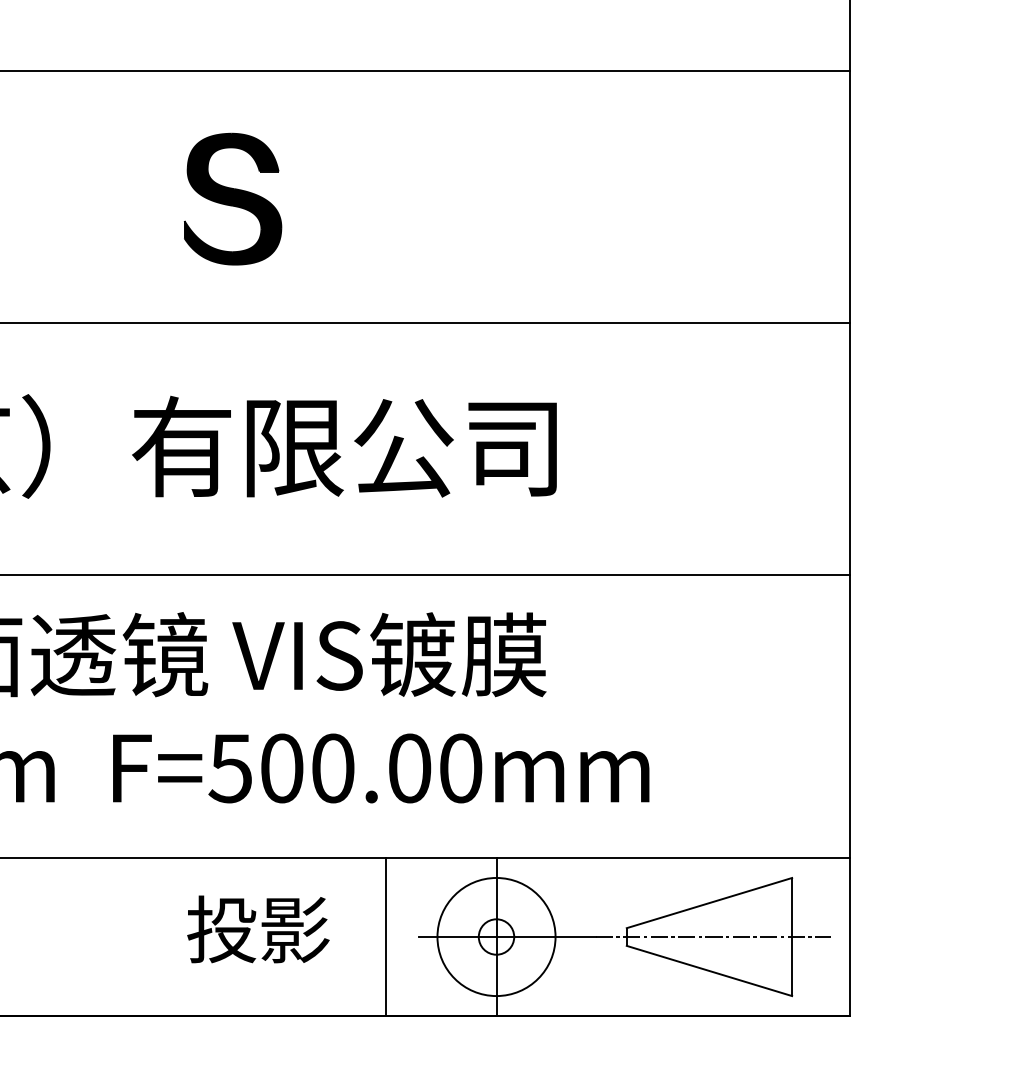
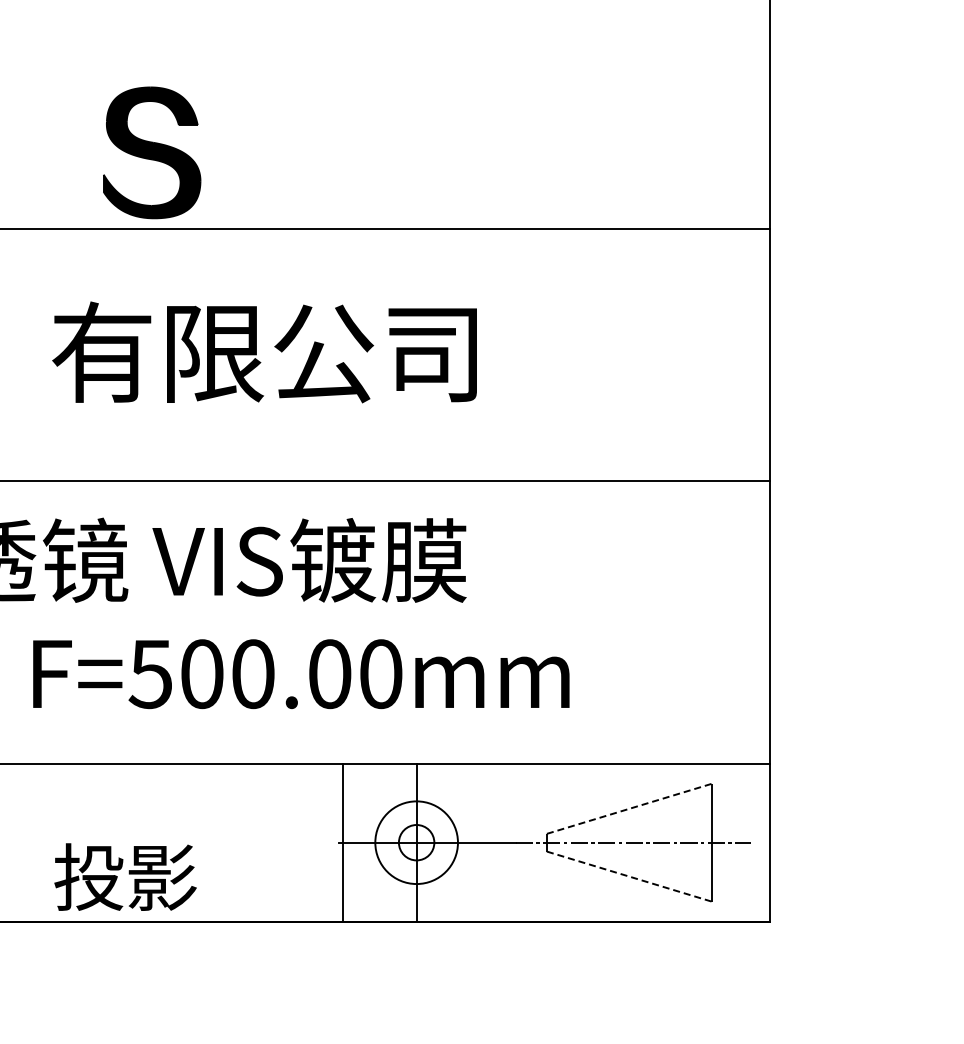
part: (233, 198) -> (152, 152), moved
line: (709, 902) -> (629, 808), solid -> dashed
text: (258, 929) -> (125, 877), moved
line: (385, 936) -> (342, 842), moved
circle: (496, 936) -> (416, 842), size x0.7
line: (709, 971) -> (629, 877), solid -> dashed

